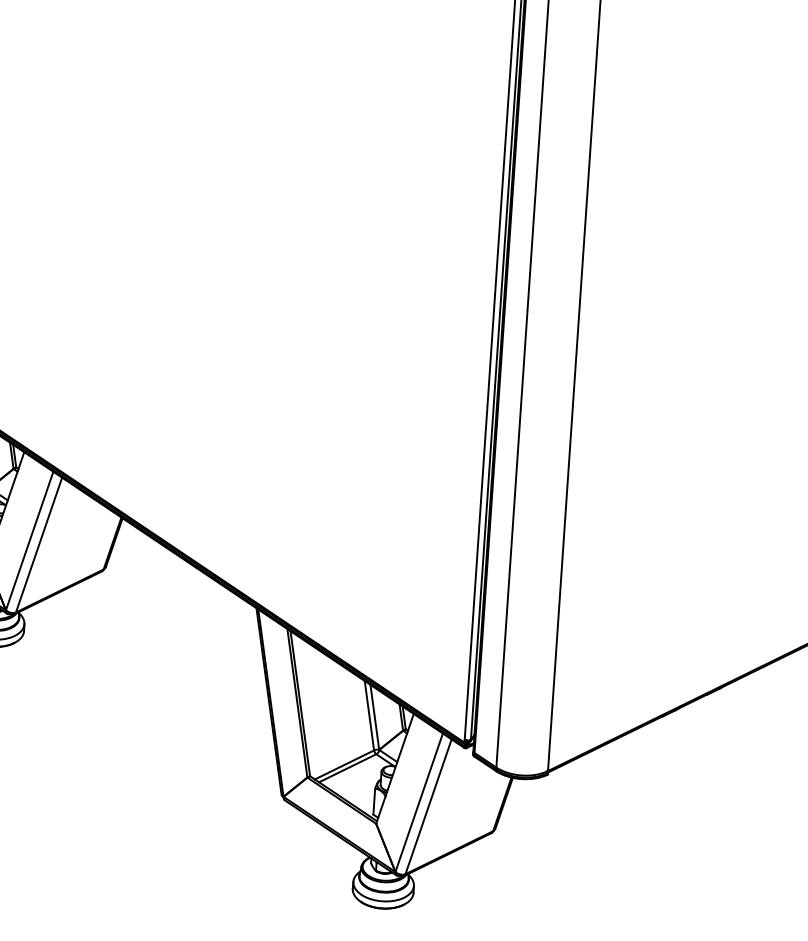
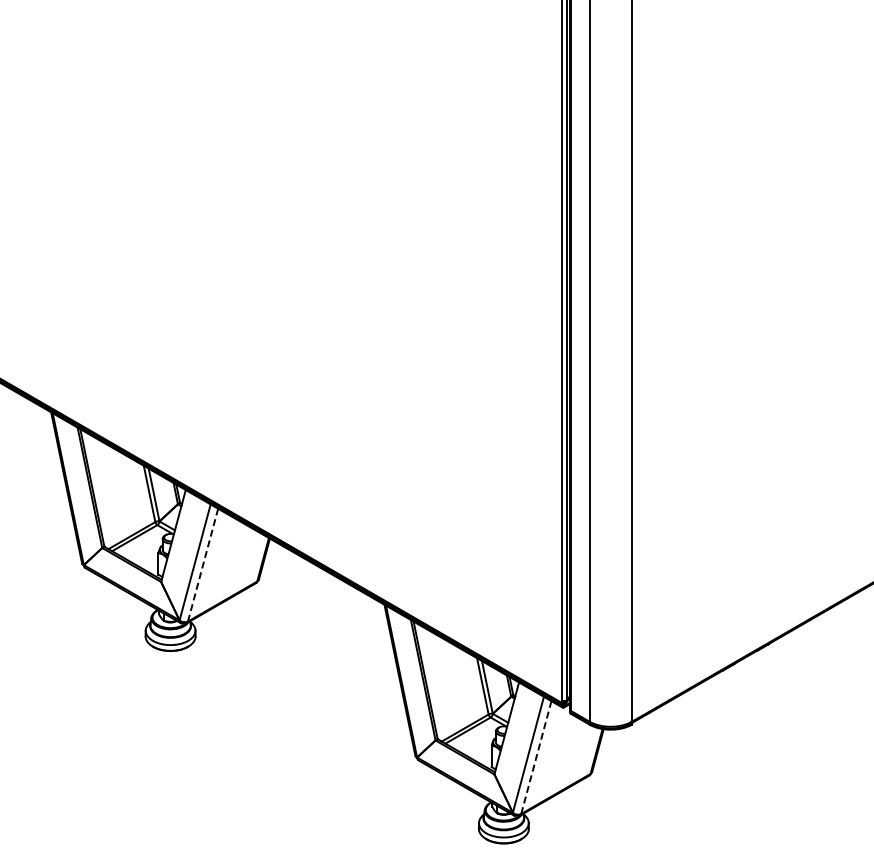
line: (39, 544) -> (203, 564), solid -> dashed
line: (428, 806) -> (536, 757), solid -> dashed

